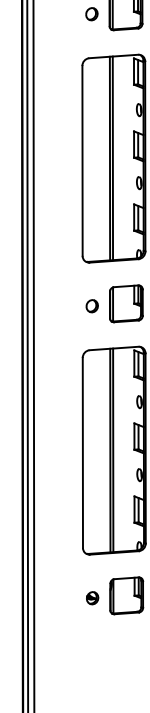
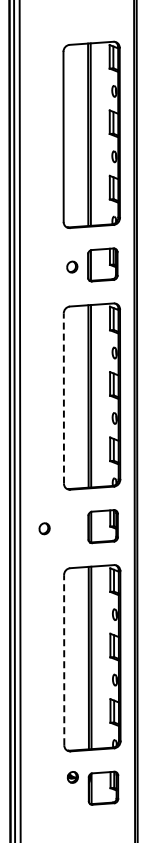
line: (82, 160) -> (63, 398), solid -> dashed
part: (92, 305) -> (44, 528), moved
line: (83, 452) -> (64, 659), solid -> dashed
part: (92, 598) -> (72, 777), moved

